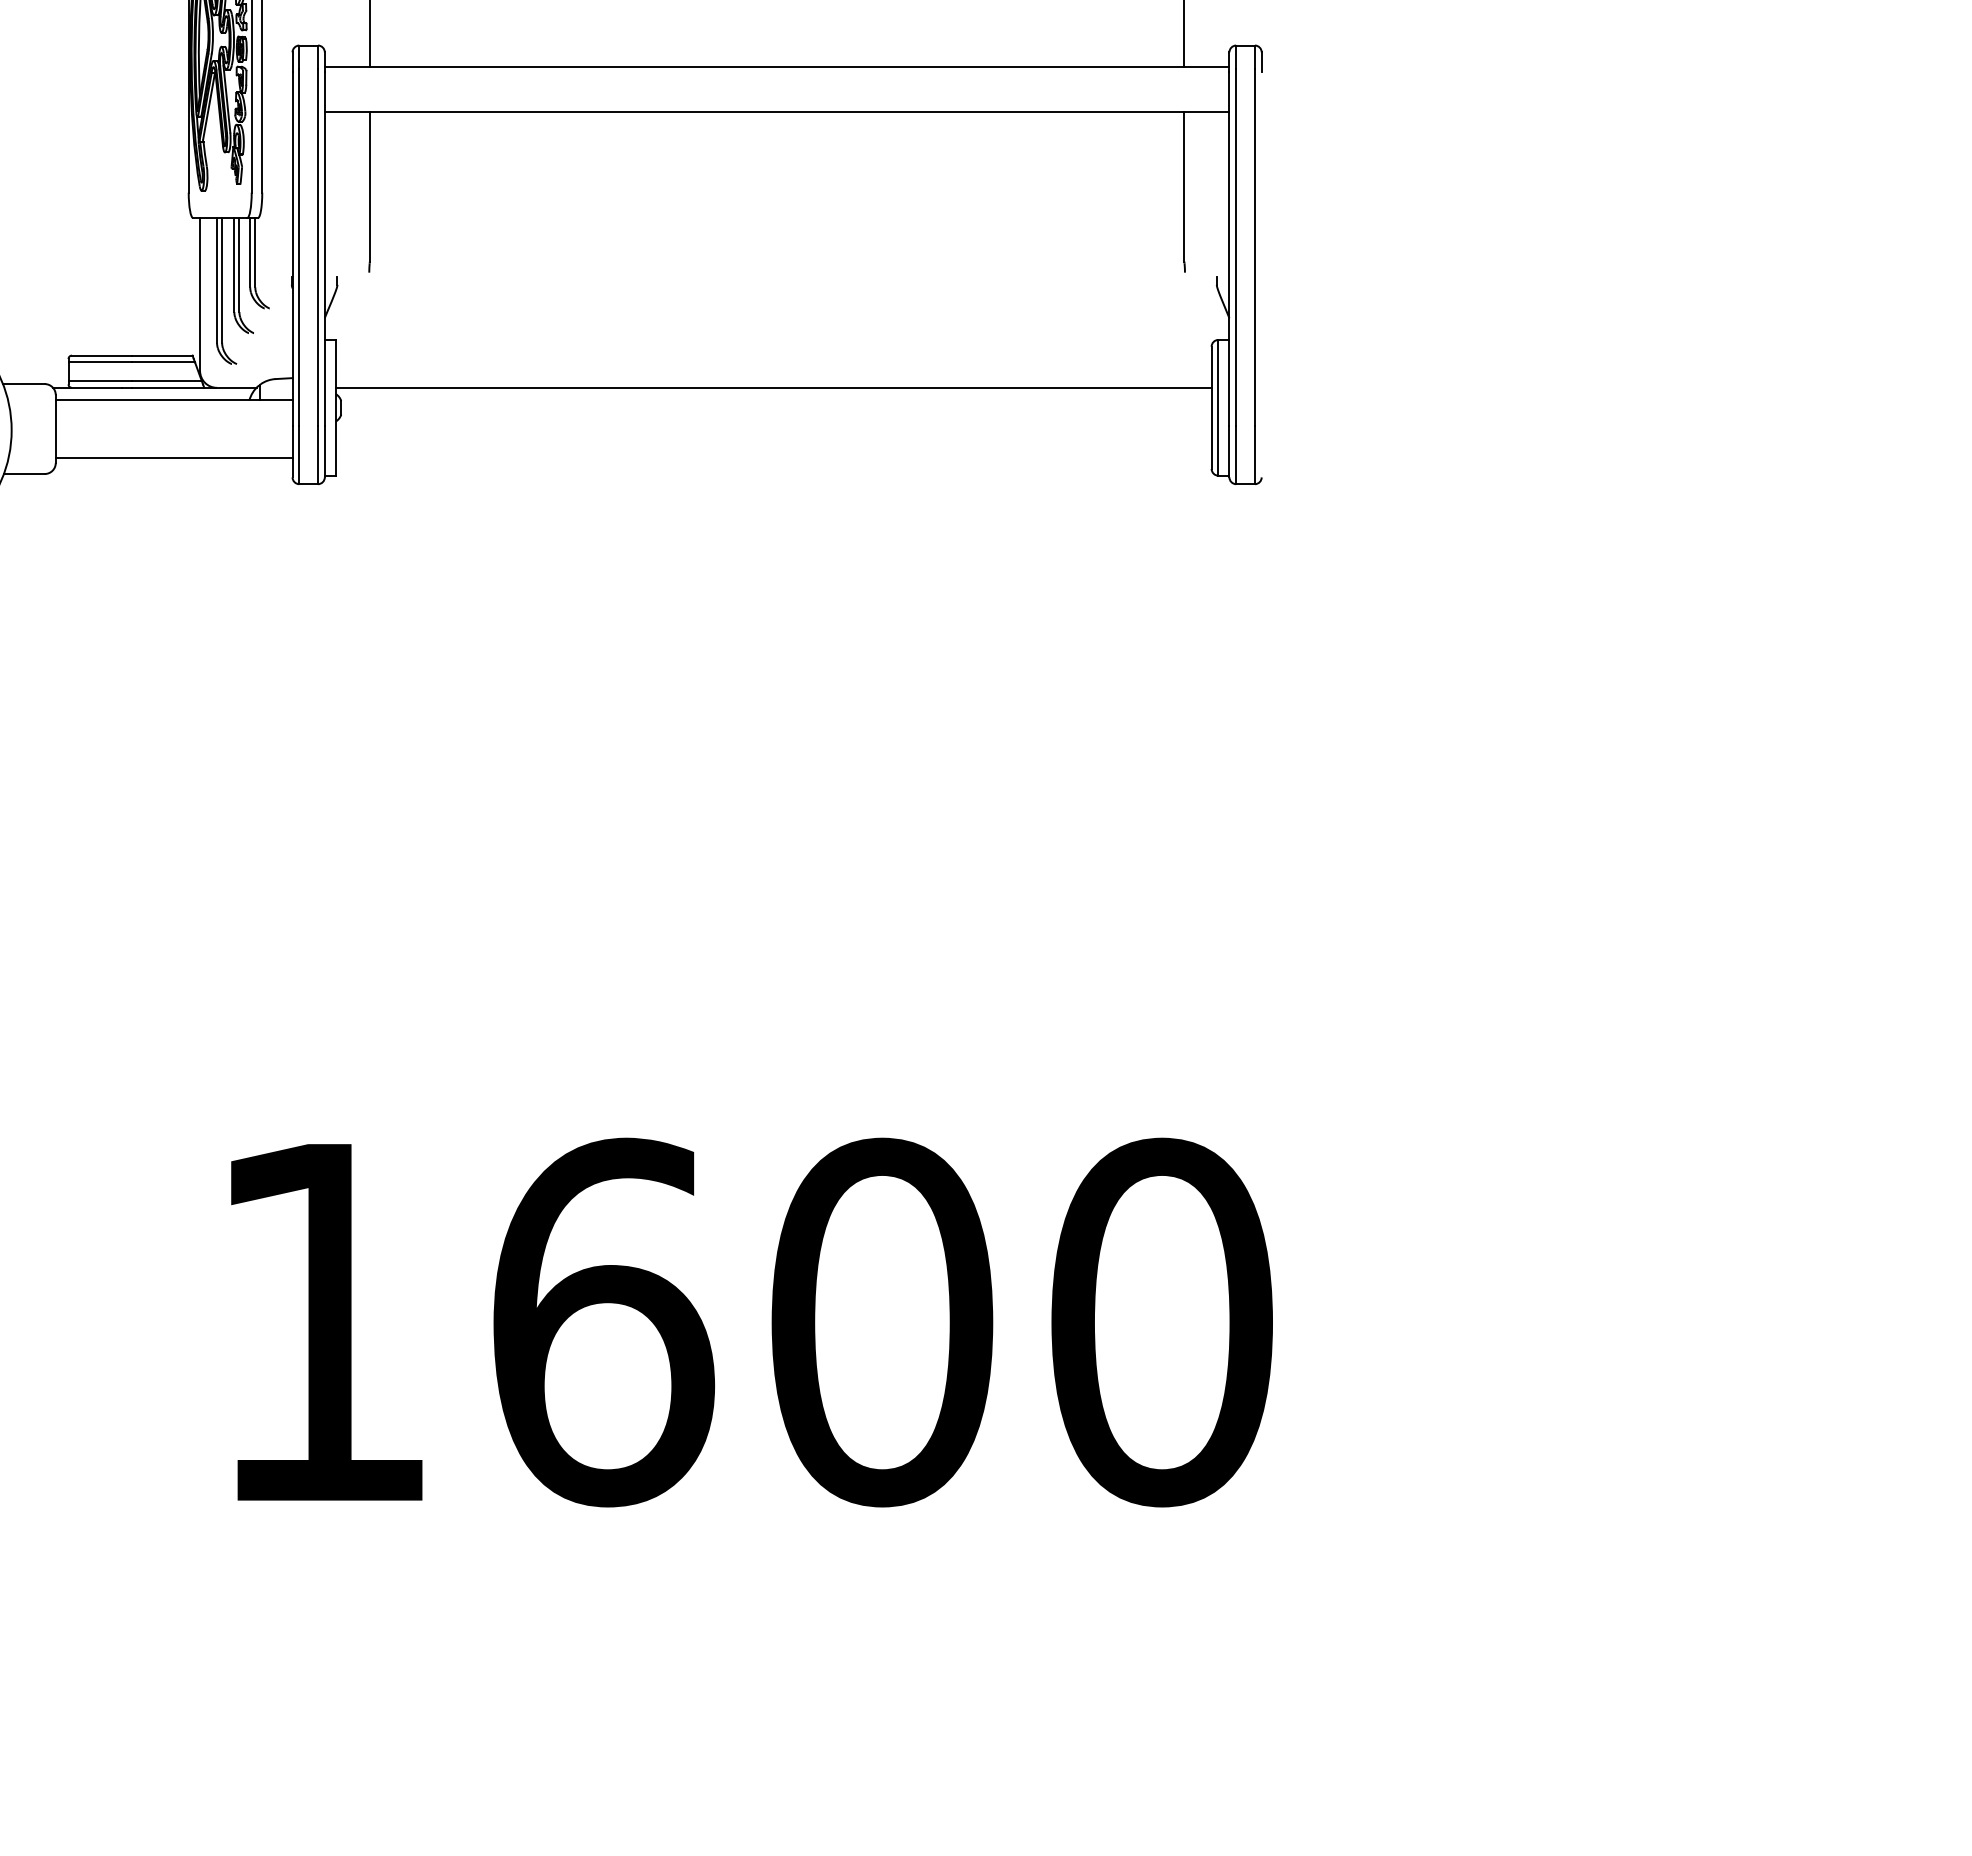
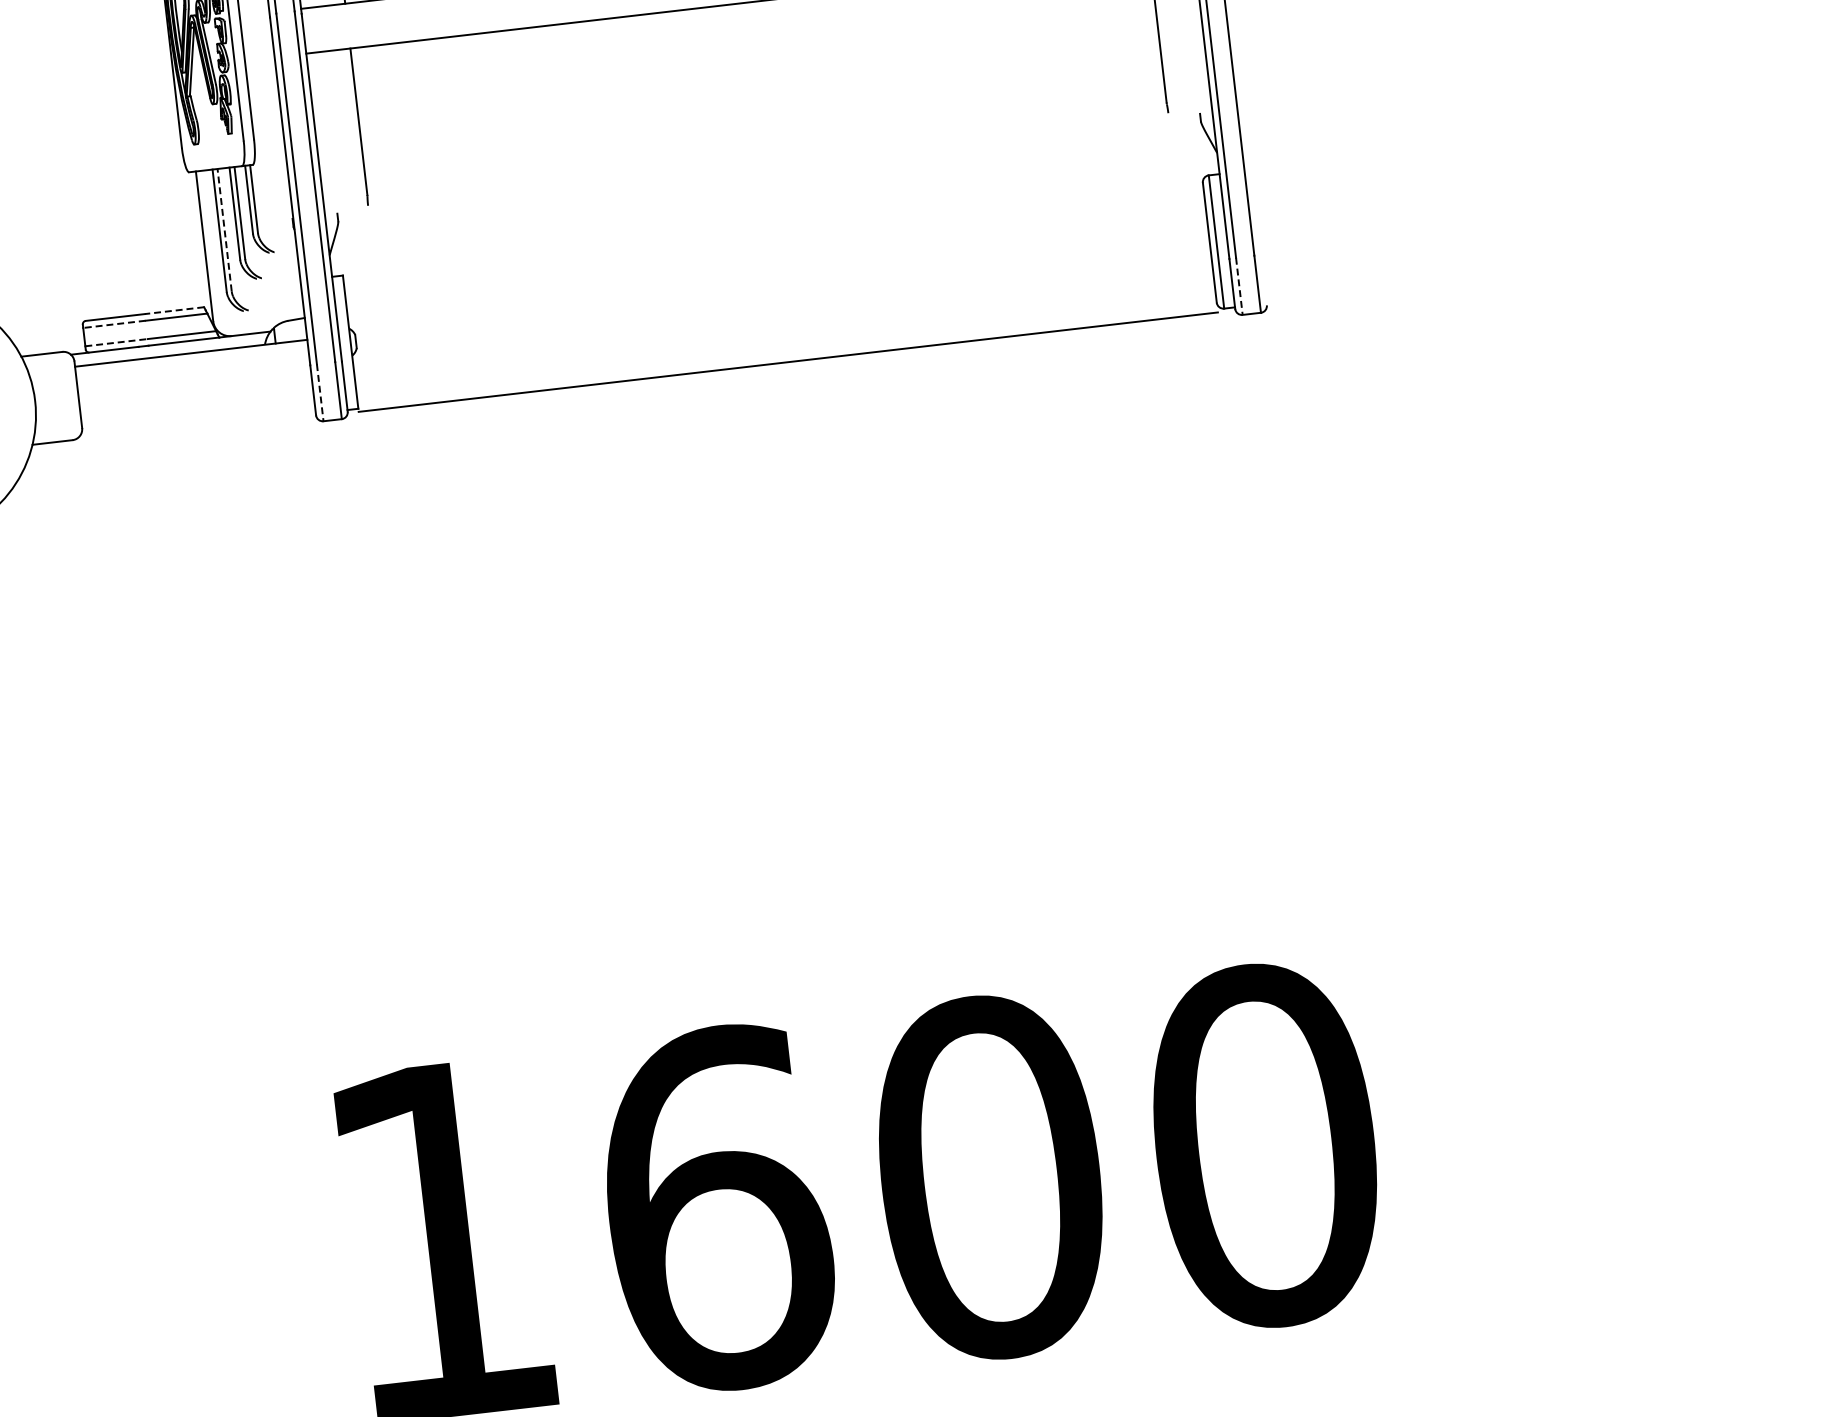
line: (222, 279) -> (224, 229), solid -> dashed
line: (161, 355) -> (173, 310), solid -> dashed
line: (100, 362) -> (114, 324), solid -> dashed
line: (100, 381) -> (116, 343), solid -> dashed
line: (773, 387) -> (788, 361), moved
line: (299, 455) -> (320, 393), solid -> dashed
line: (1236, 455) -> (1239, 286), solid -> dashed
line: (173, 457) -> (197, 409), removed

